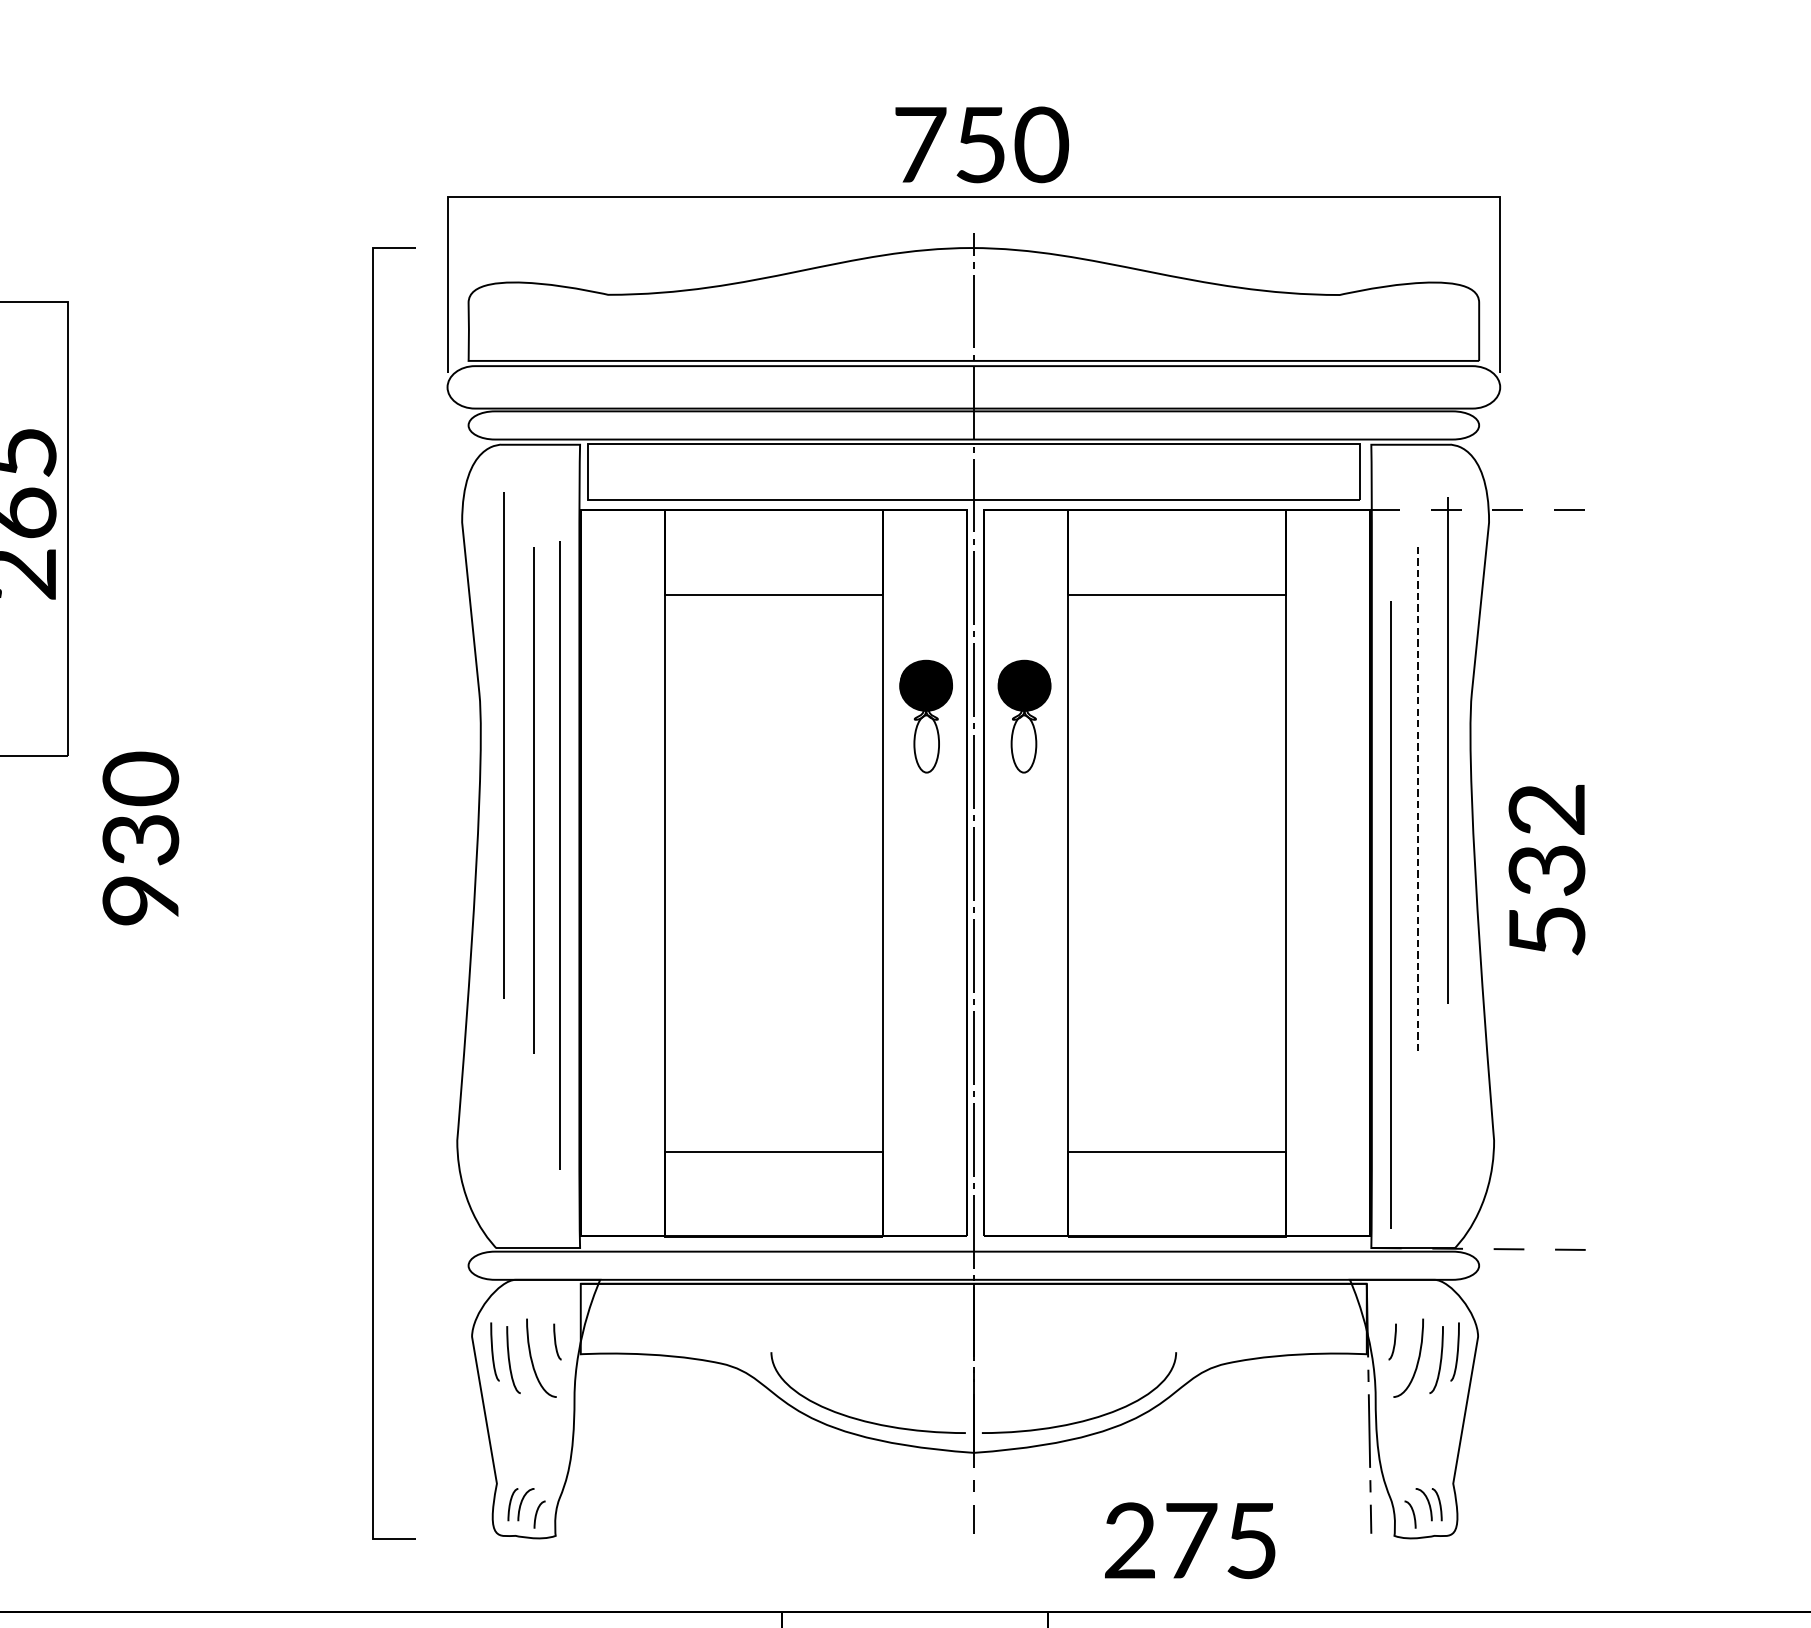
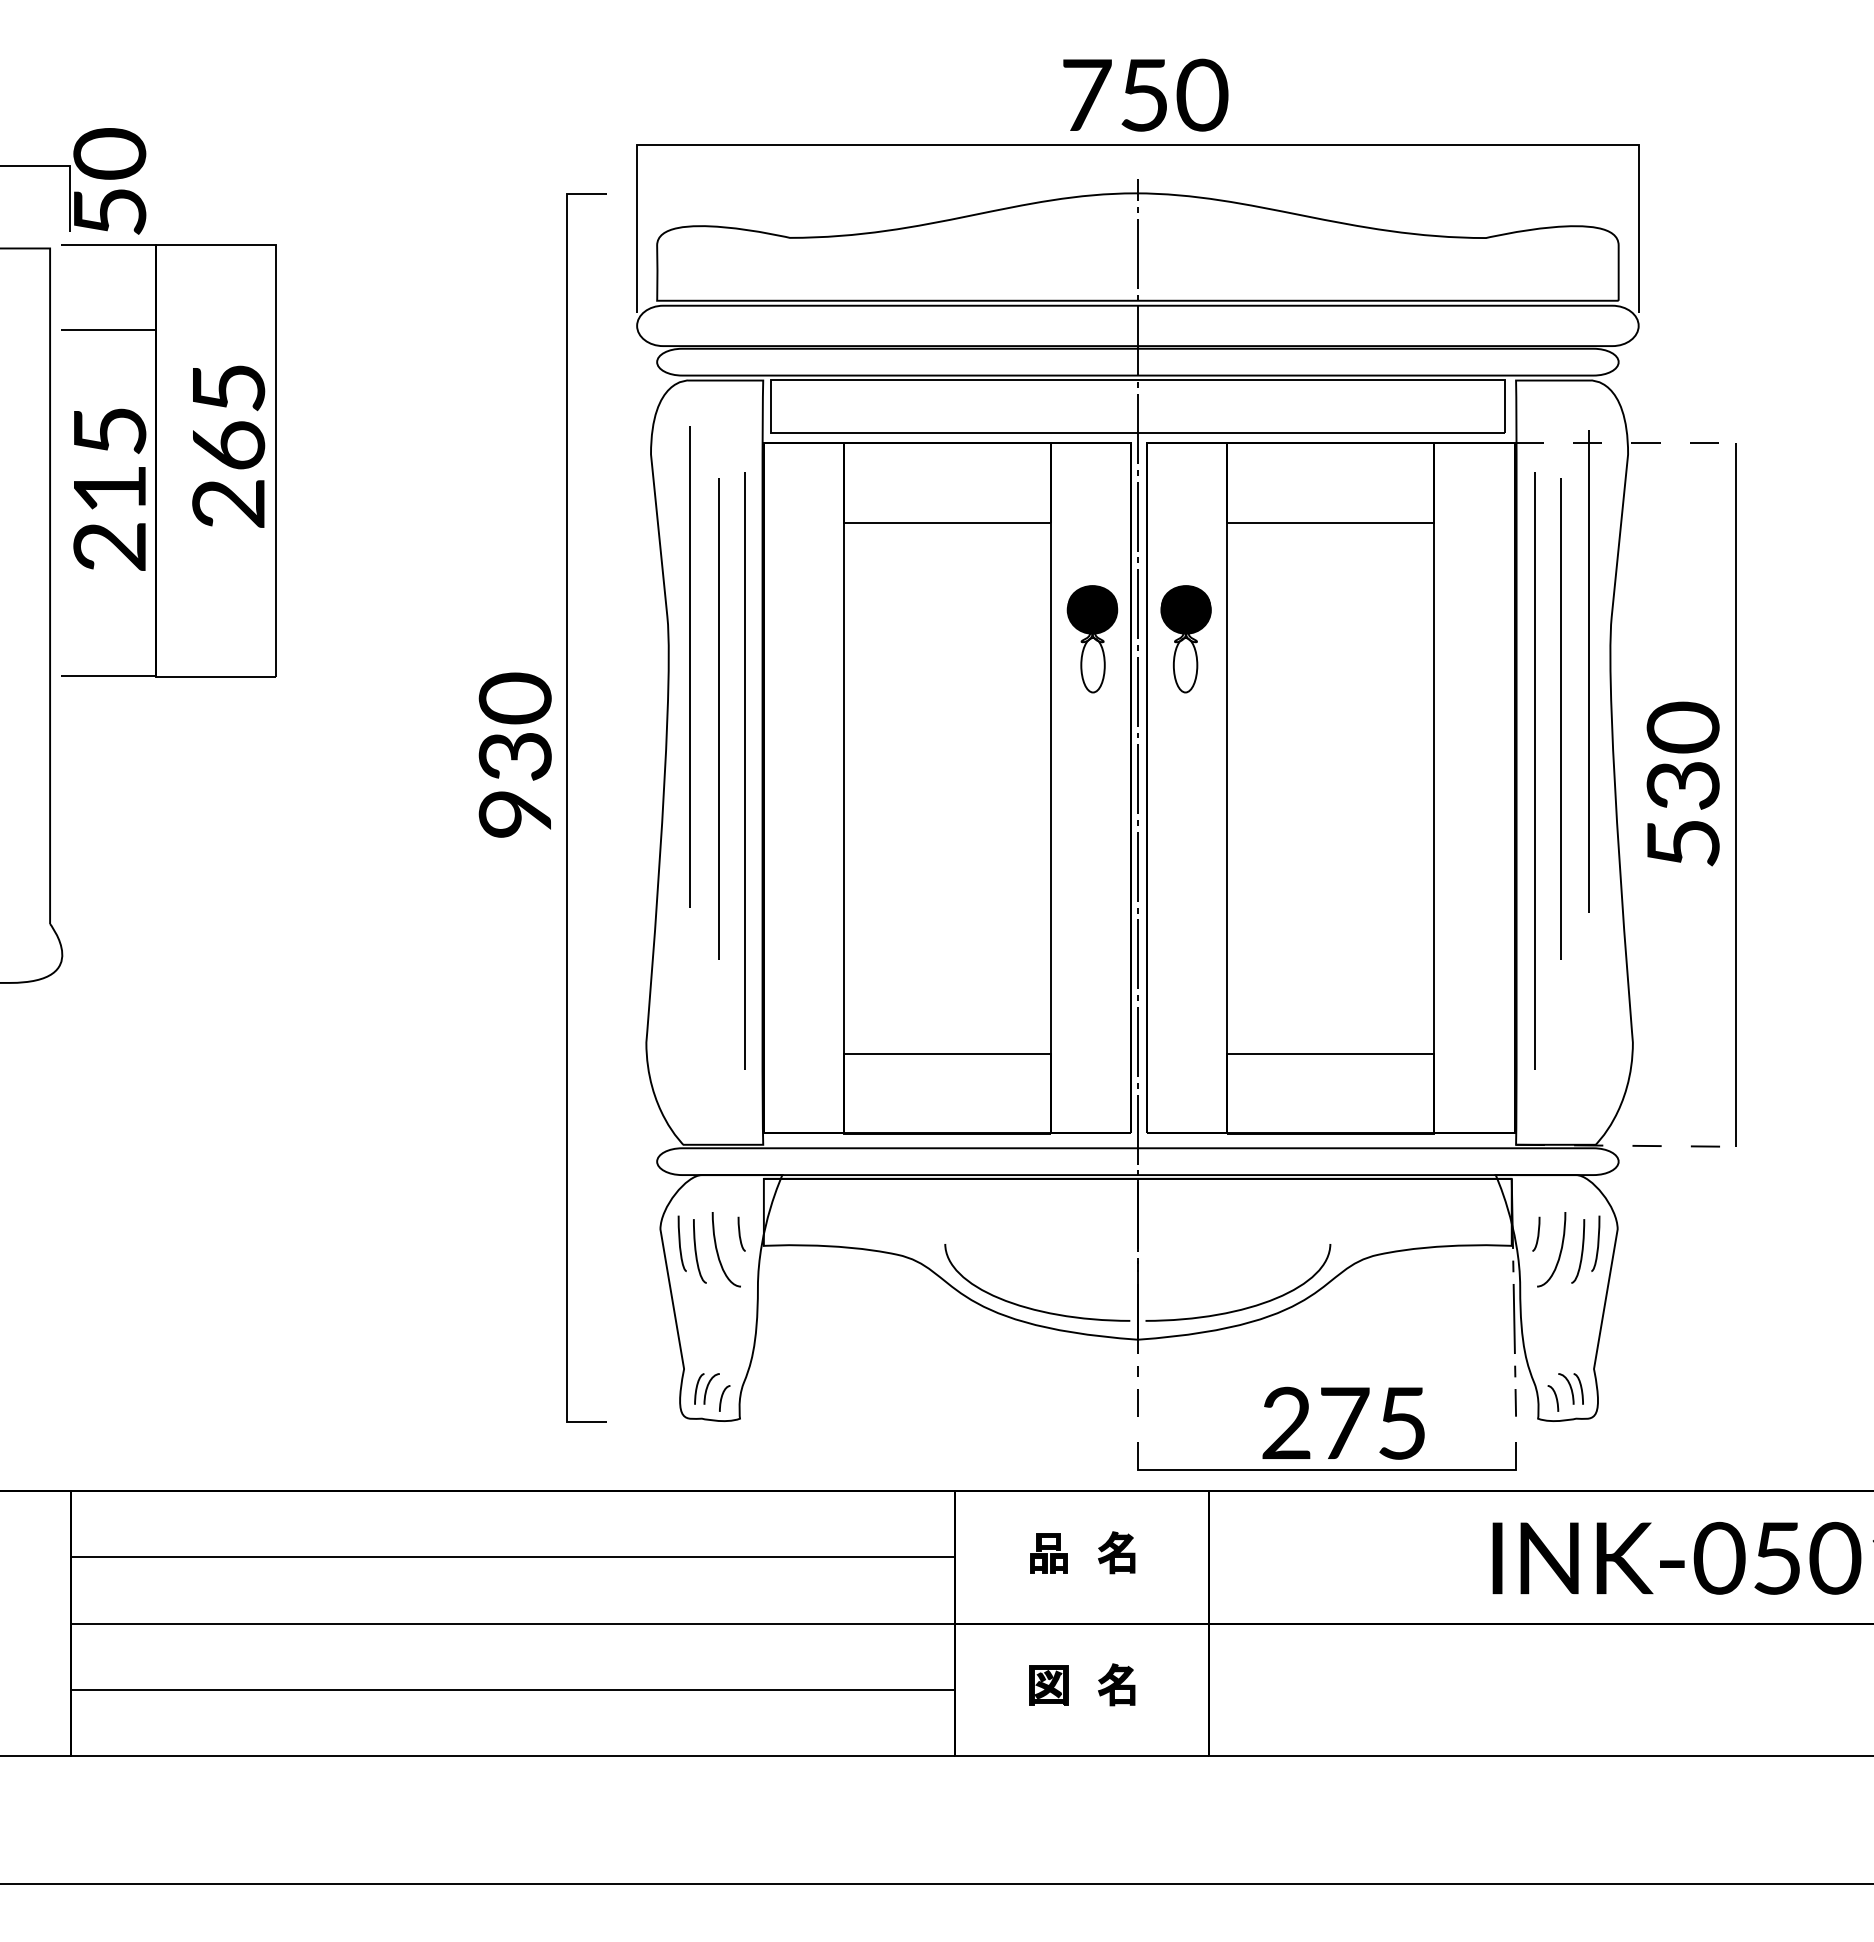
line: (1418, 801) -> (1560, 719), dashed -> solid
text: (1547, 809) -> (1683, 727), 532 -> 530
text: (140, 837) -> (514, 754), moved
line: (1601, 879) -> (1735, 794), added
line: (1390, 914) -> (1534, 770), moved
line: (1172, 1589) -> (1326, 1469), added

